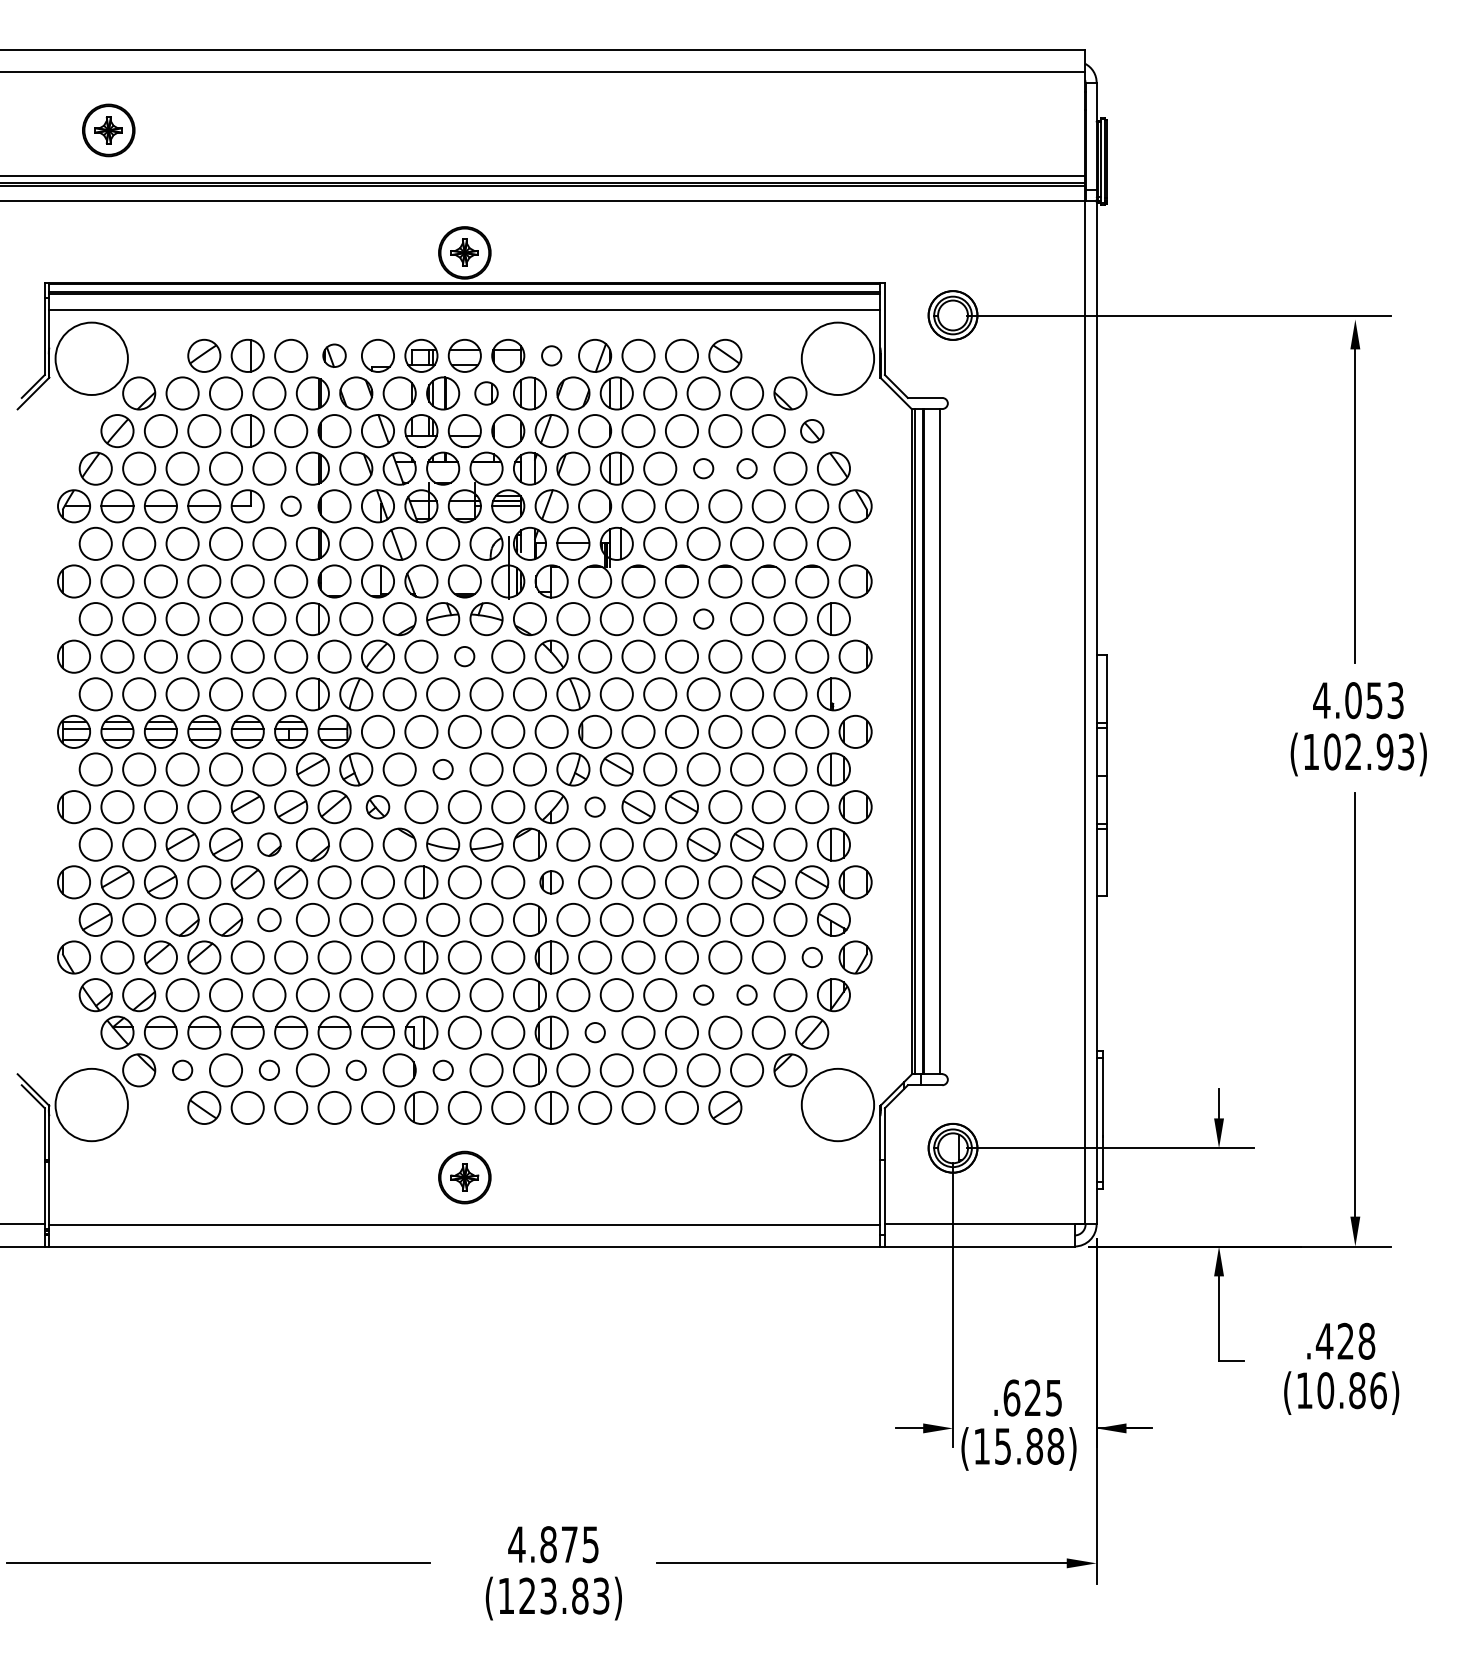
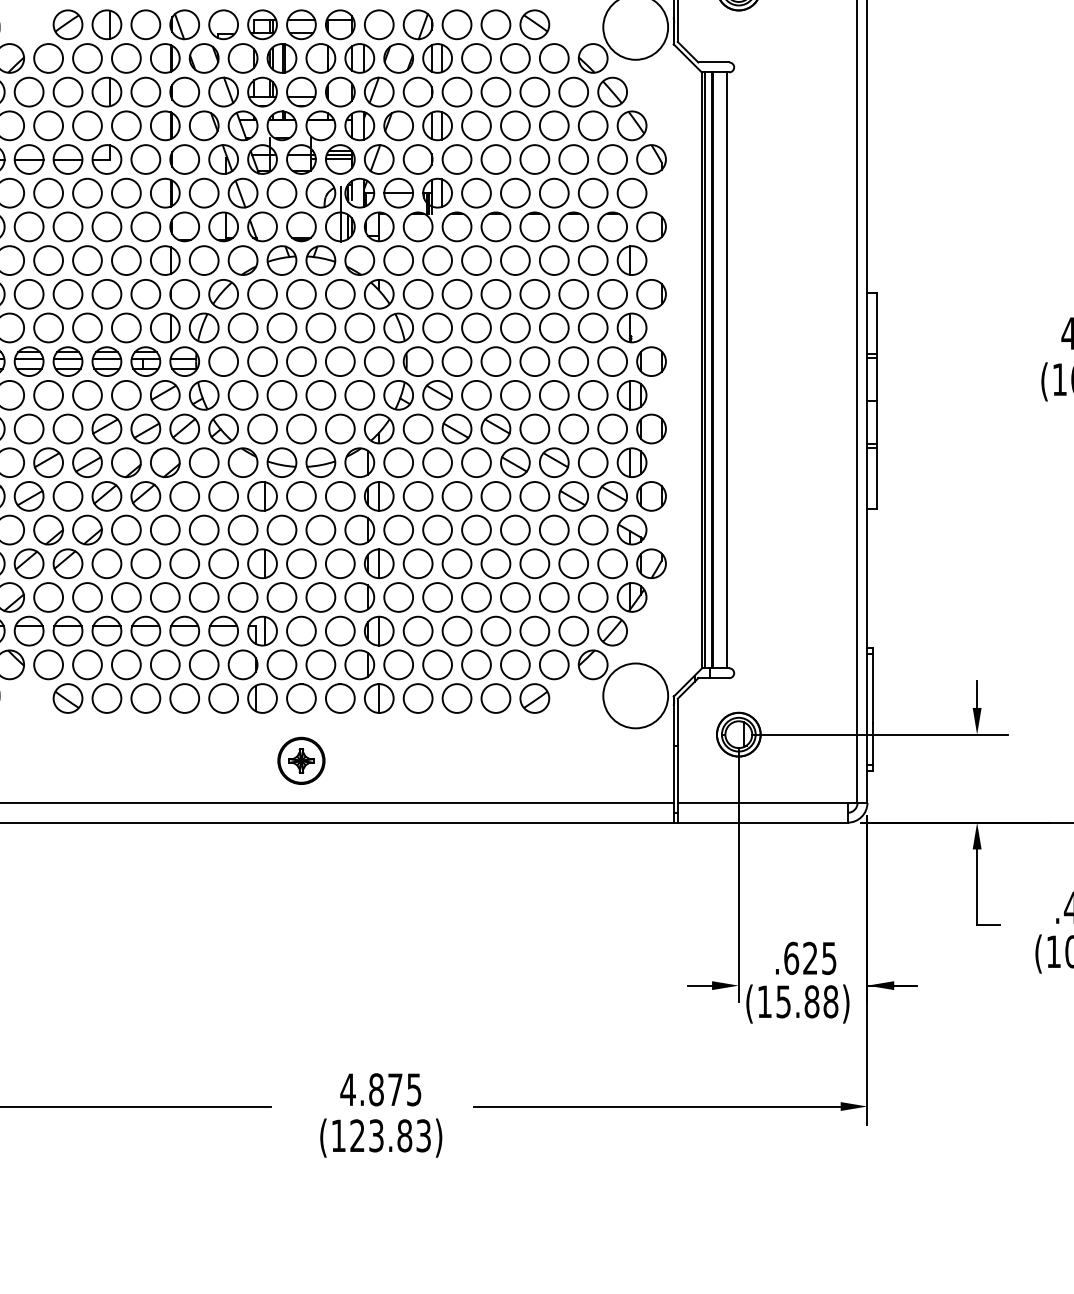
part: (334, 355) -> (184, 24), size x1.43
circle: (551, 355) -> (379, 24), size x1.67
part: (486, 393) -> (320, 58), size x1.43
part: (812, 431) -> (612, 92), size x1.43
circle: (703, 468) -> (515, 125), size x1.67
circle: (747, 468) -> (554, 125), size x1.67
circle: (291, 506) -> (146, 159), size x1.67
circle: (703, 619) -> (515, 260), size x1.67
circle: (464, 656) -> (301, 294), size x1.67
circle: (443, 769) -> (282, 395), size x1.67
part: (377, 807) -> (223, 429), size x1.43
circle: (595, 807) -> (418, 429), size x1.67
part: (269, 844) -> (126, 462), size x1.43
part: (551, 882) -> (379, 496), size x1.43
circle: (269, 919) -> (126, 529), size x1.43
circle: (812, 957) -> (612, 563), size x1.67
circle: (703, 995) -> (515, 597), size x1.67
circle: (747, 995) -> (554, 597), size x1.67
circle: (595, 1032) -> (418, 630), size x1.67
circle: (182, 1070) -> (48, 664), size x1.67
circle: (269, 1070) -> (126, 664), size x1.67
circle: (356, 1070) -> (204, 664), size x1.67
circle: (443, 1070) -> (282, 664), size x1.67

